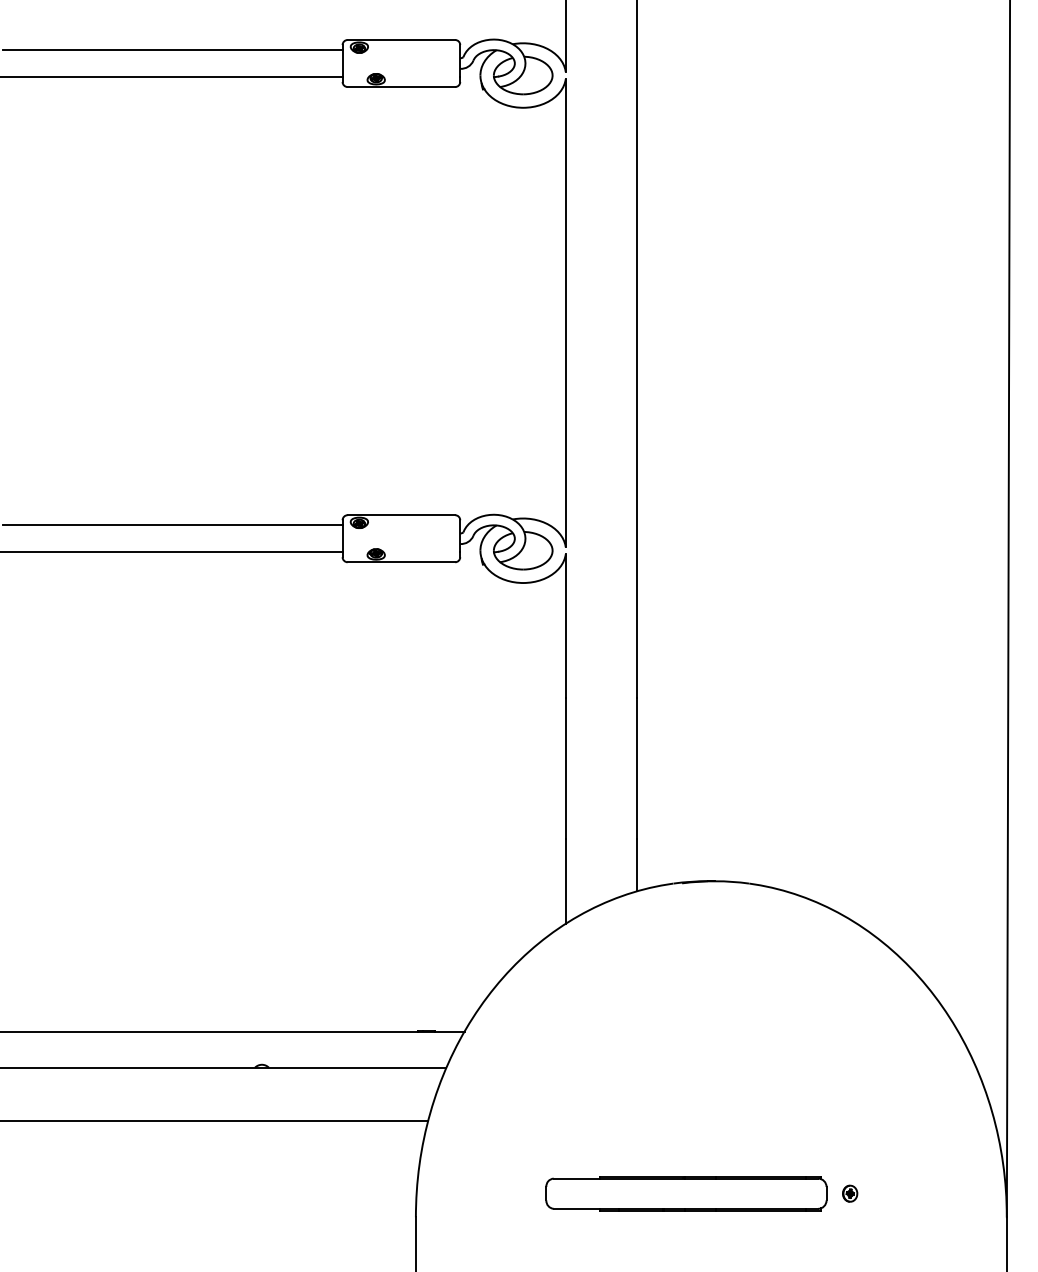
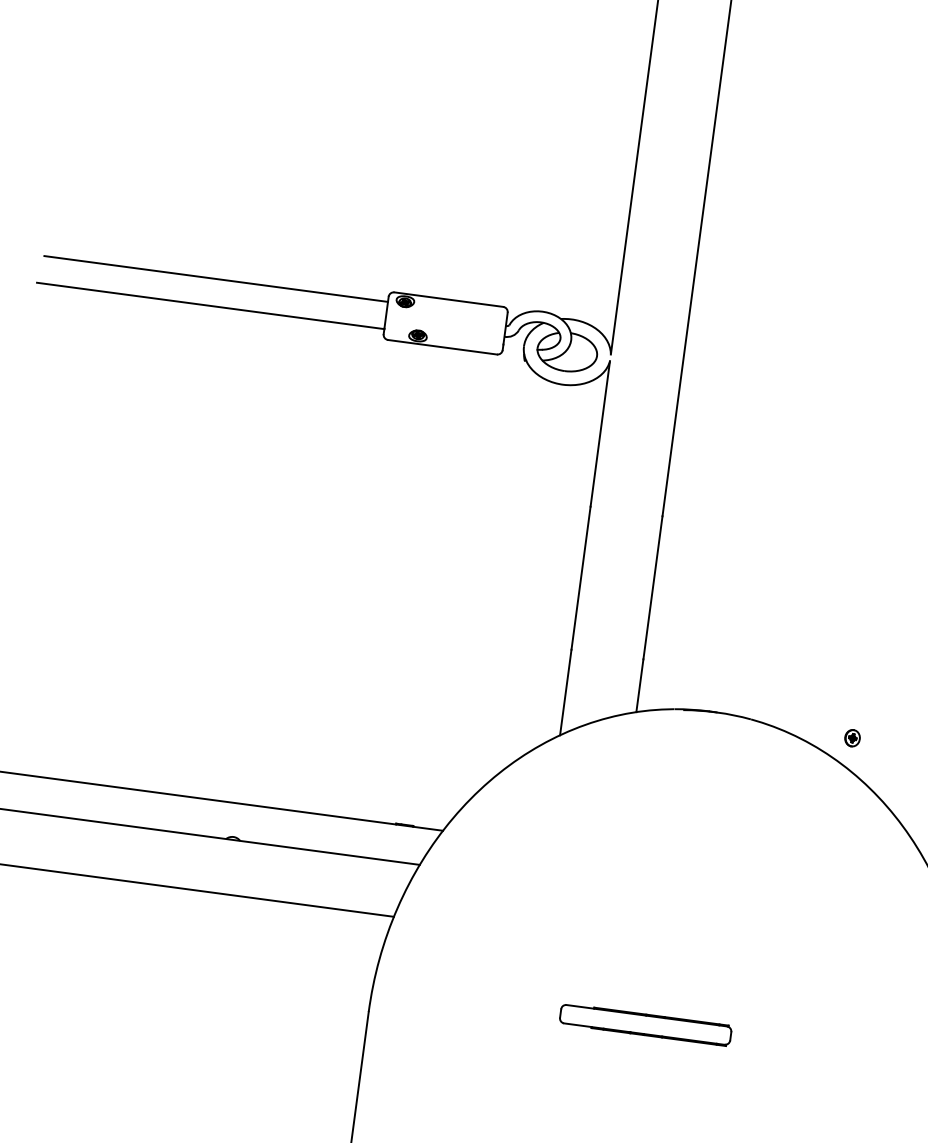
part: (686, 1193) -> (645, 1024), size x0.6
part: (850, 1193) -> (852, 738), moved

